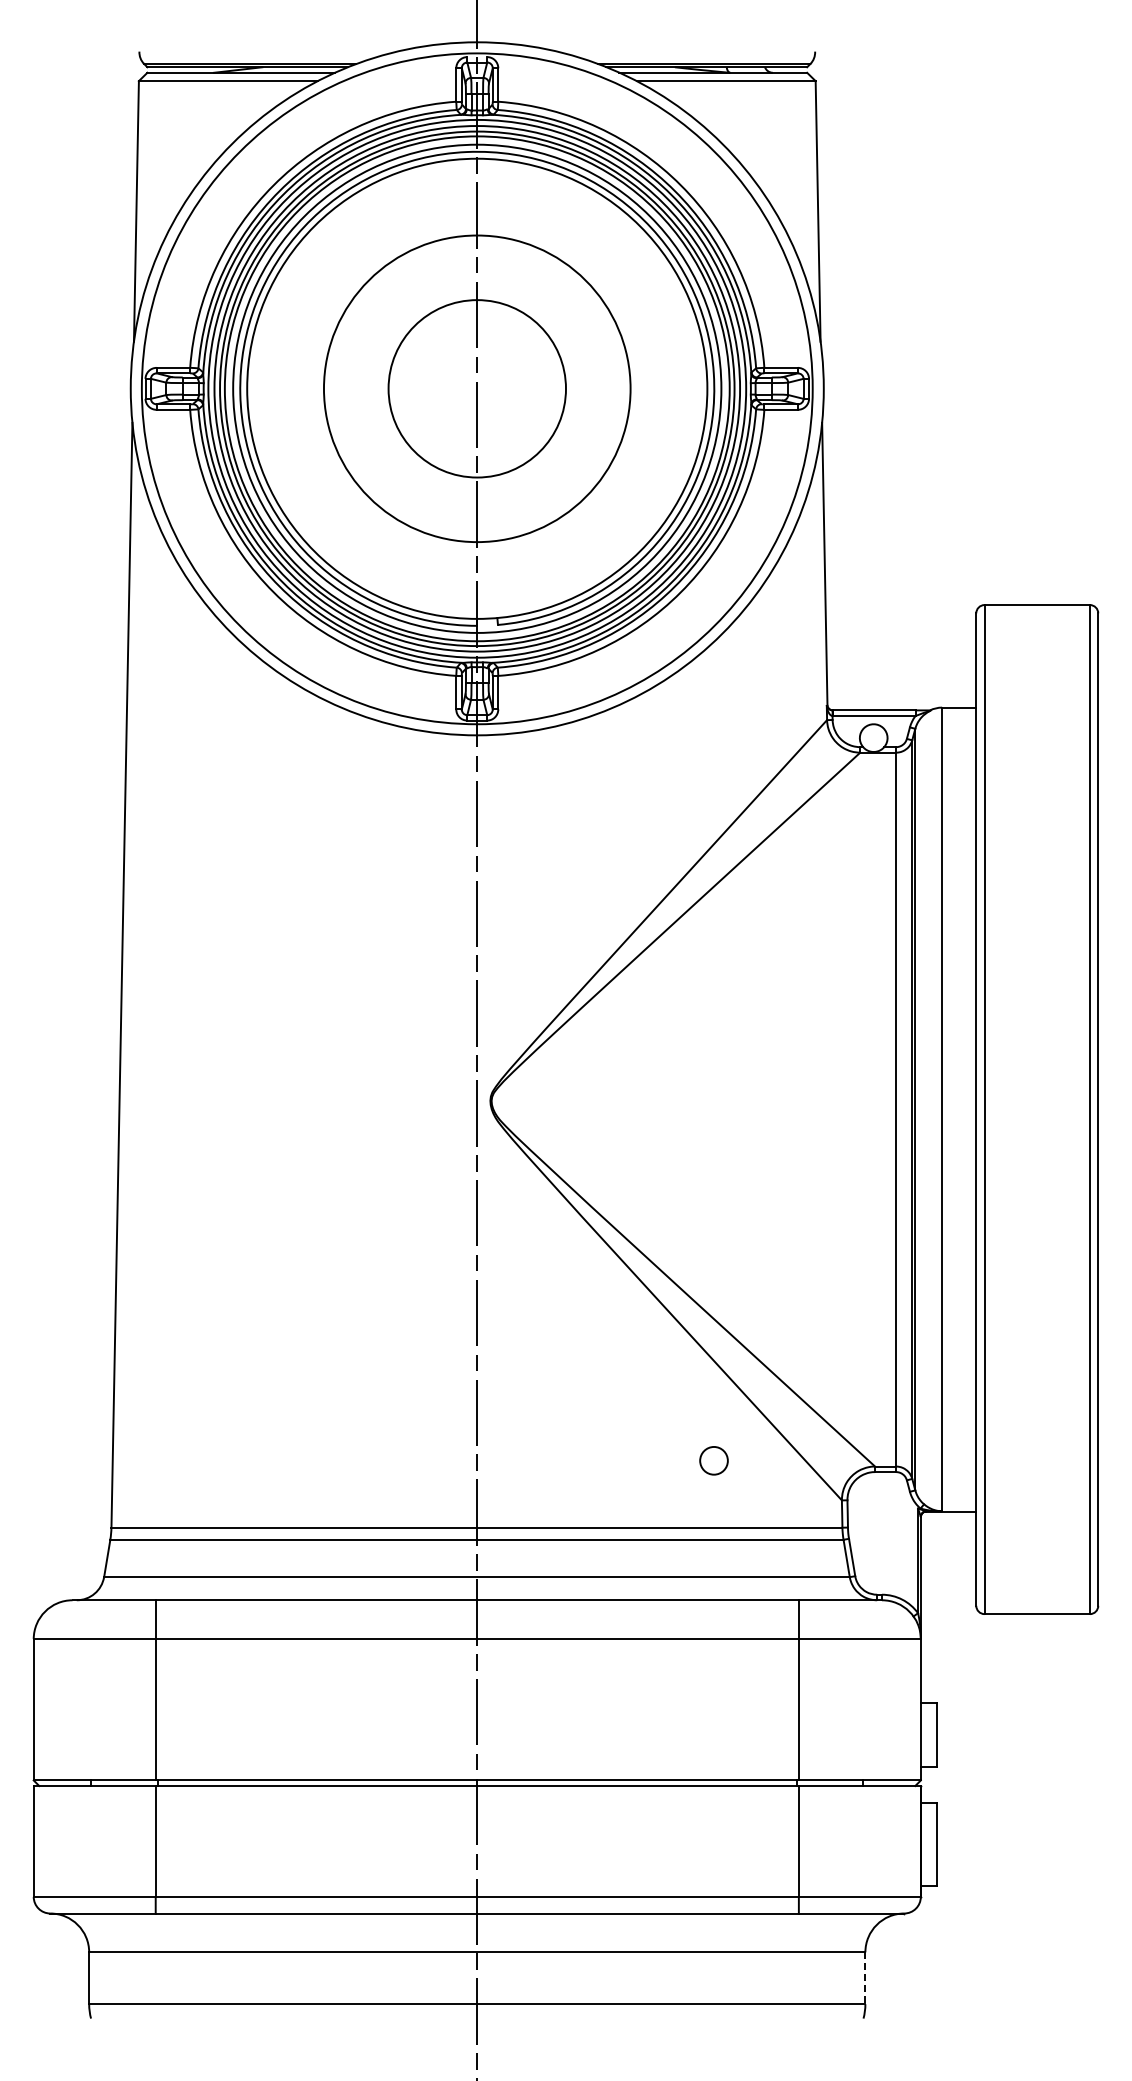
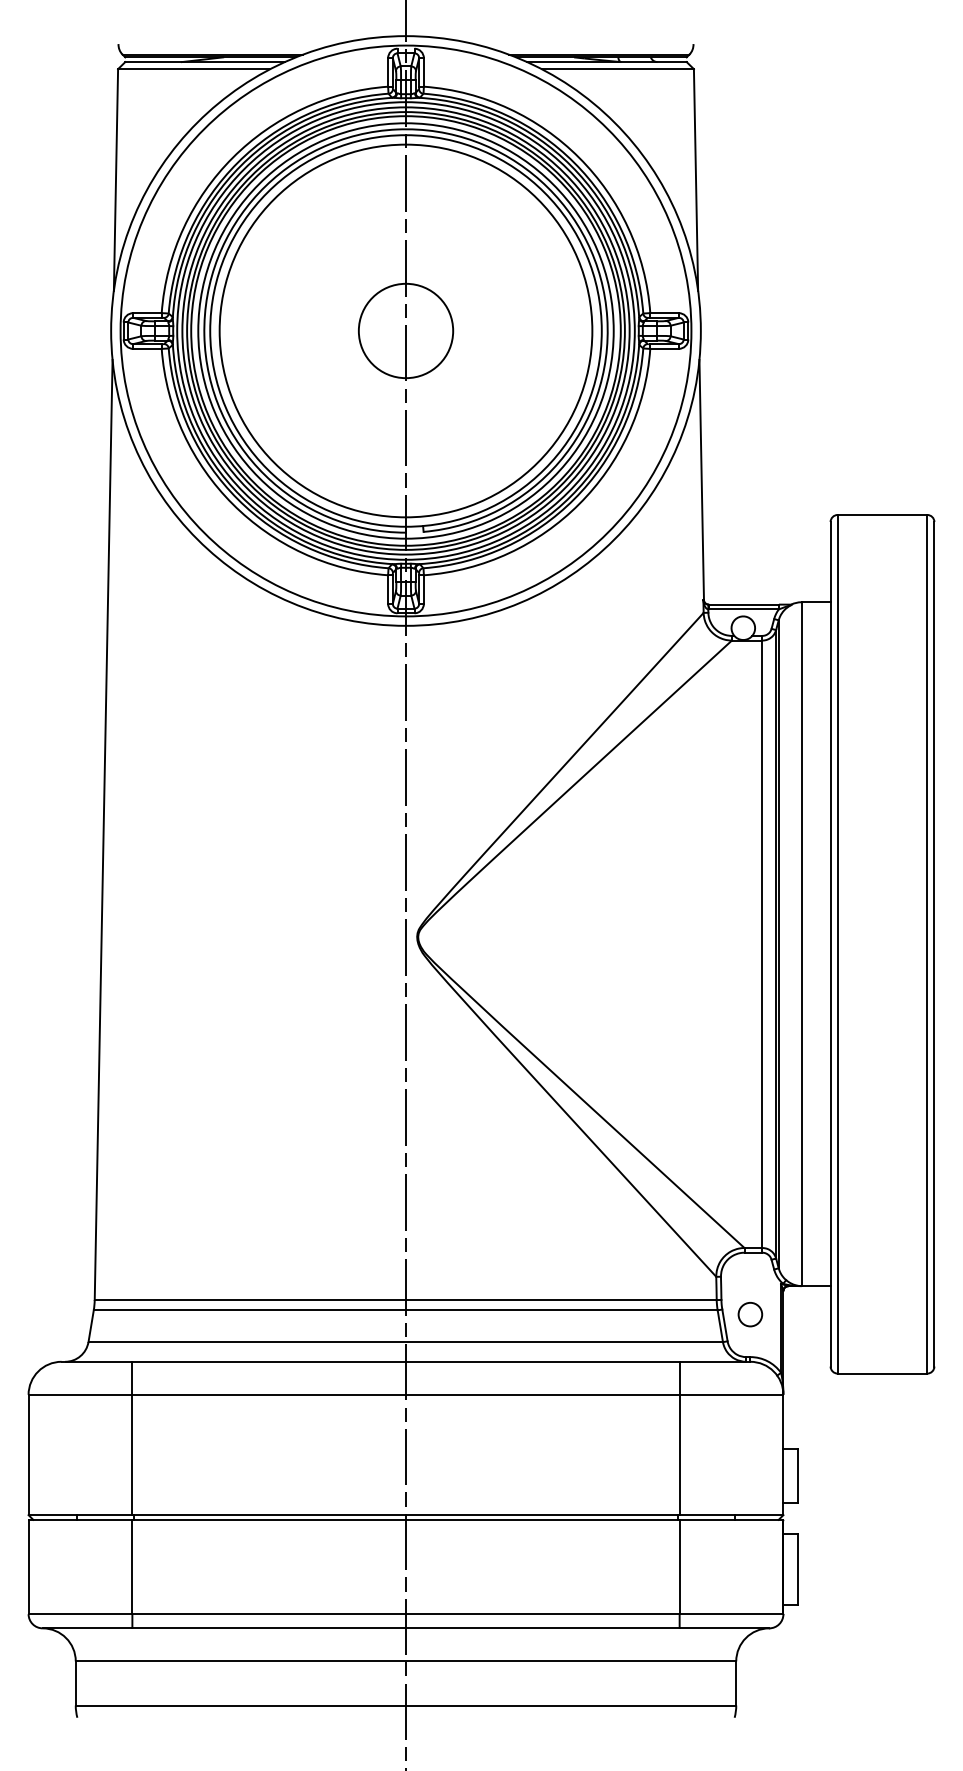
circle: (476, 388) -> (405, 330), size x0.62
circle: (477, 388) -> (406, 330), size x1.43
circle: (713, 1460) -> (749, 1314), moved
line: (865, 1978) -> (736, 1683), dashed -> solid

